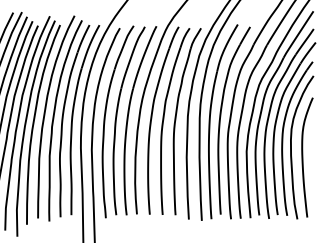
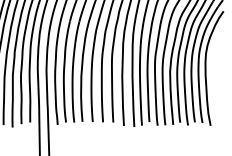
curve: (303, 157) -> (215, 76), removed

